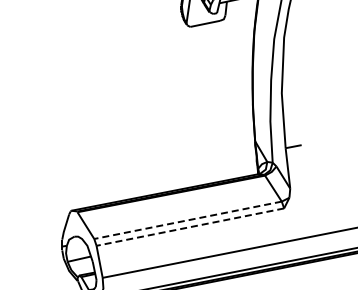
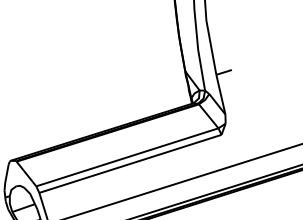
line: (188, 220) -> (127, 157), dashed -> solid
line: (190, 227) -> (130, 164), dashed -> solid

